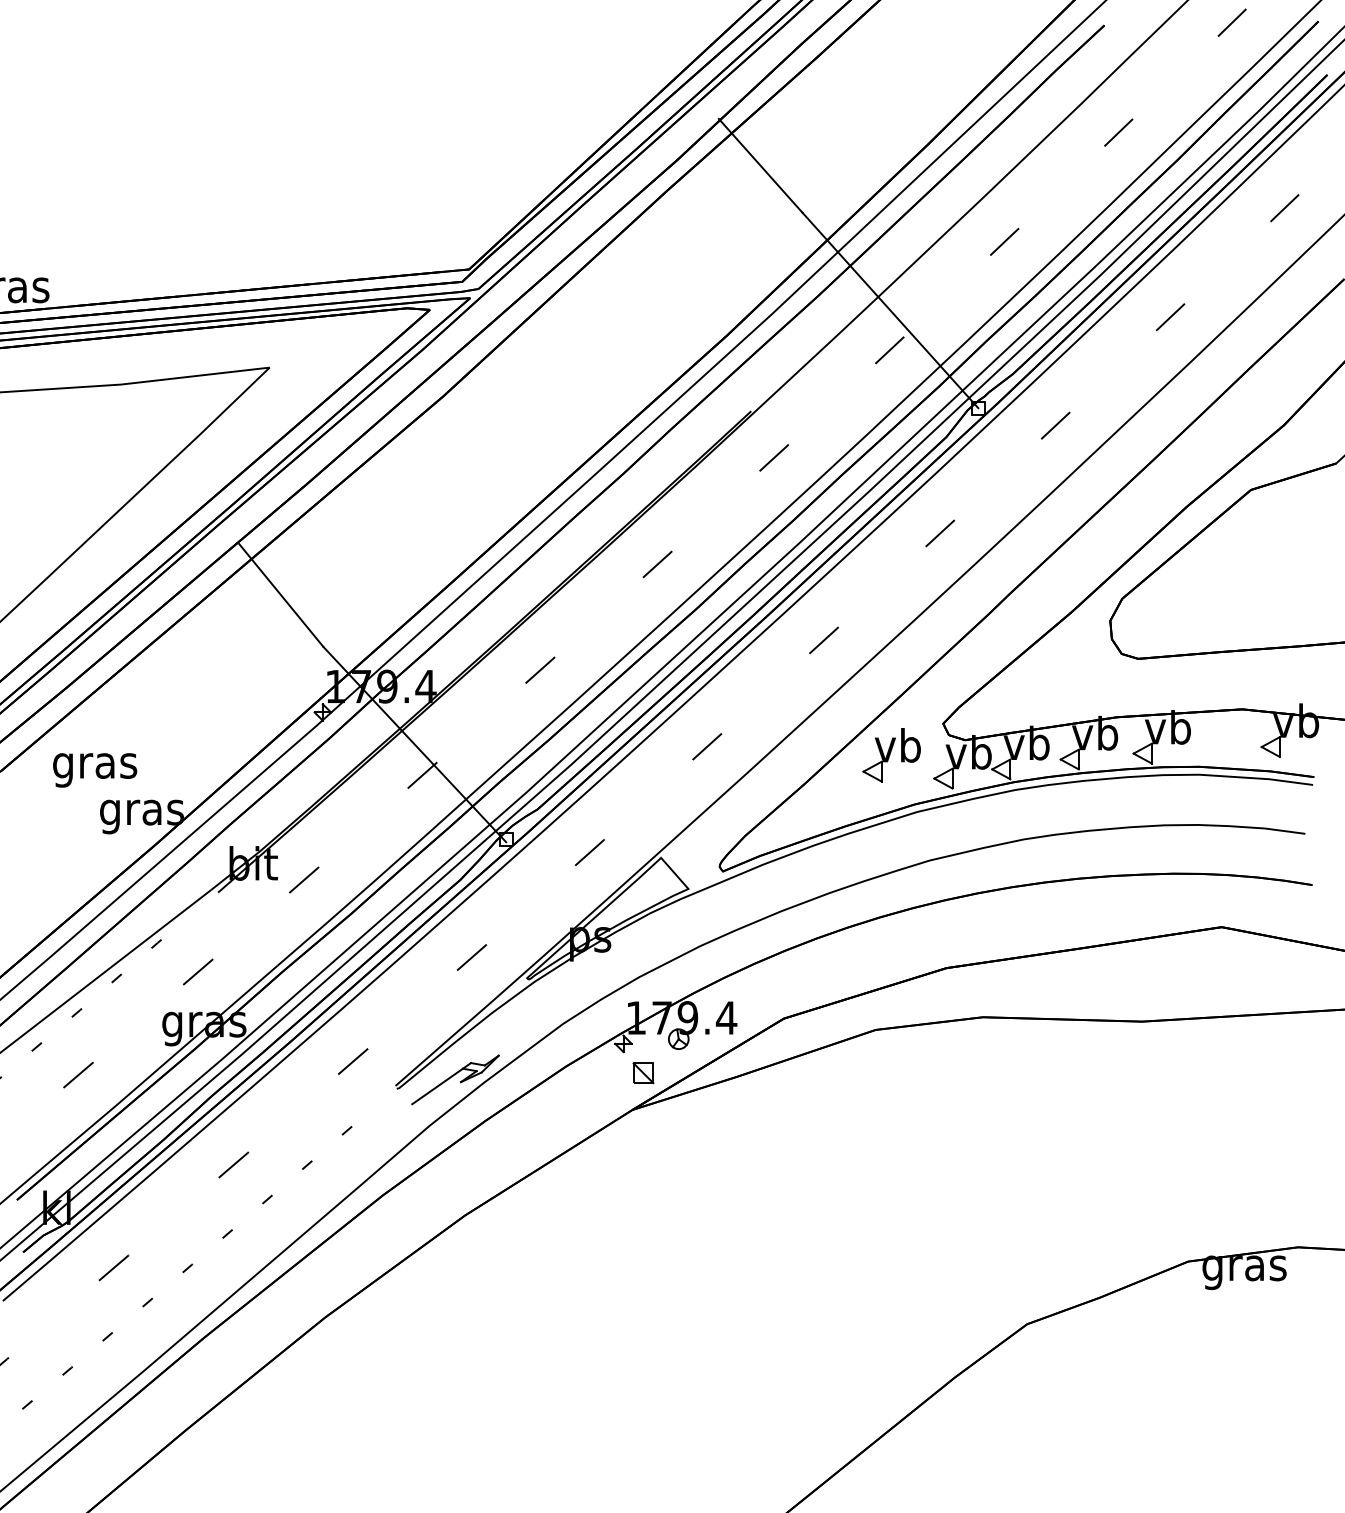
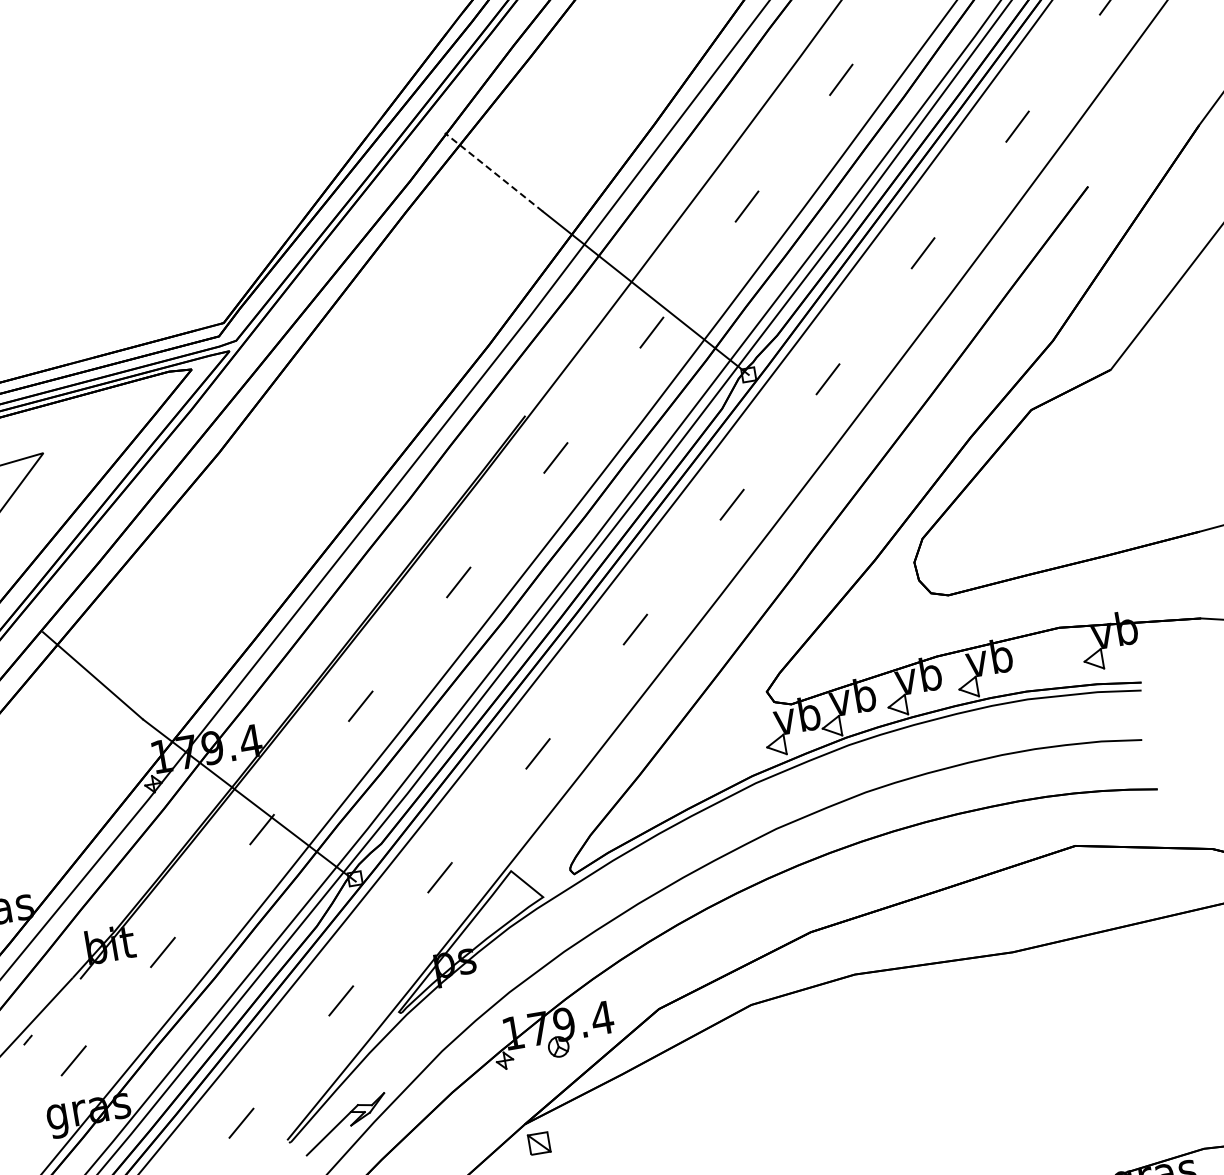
line: (760, 165) -> (493, 171), solid -> dashed
part: (891, 755) -> (721, 731), removed
part: (643, 1073) -> (539, 1143), moved

